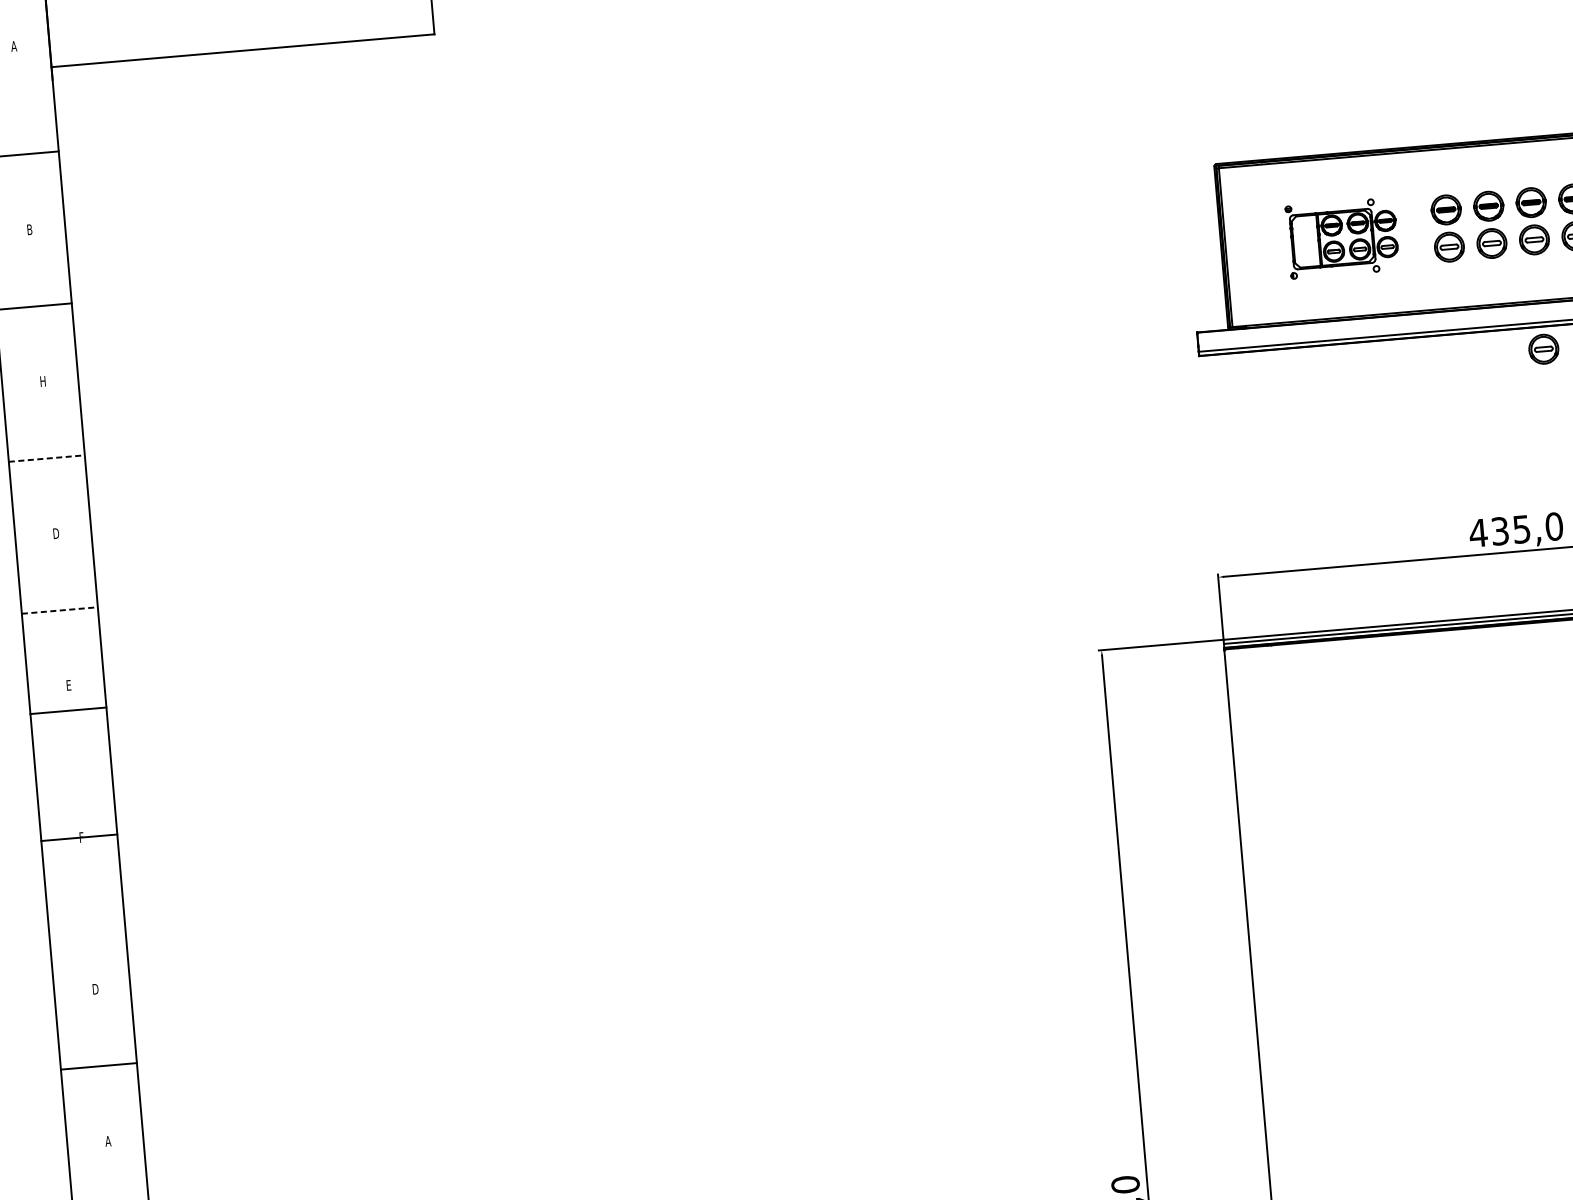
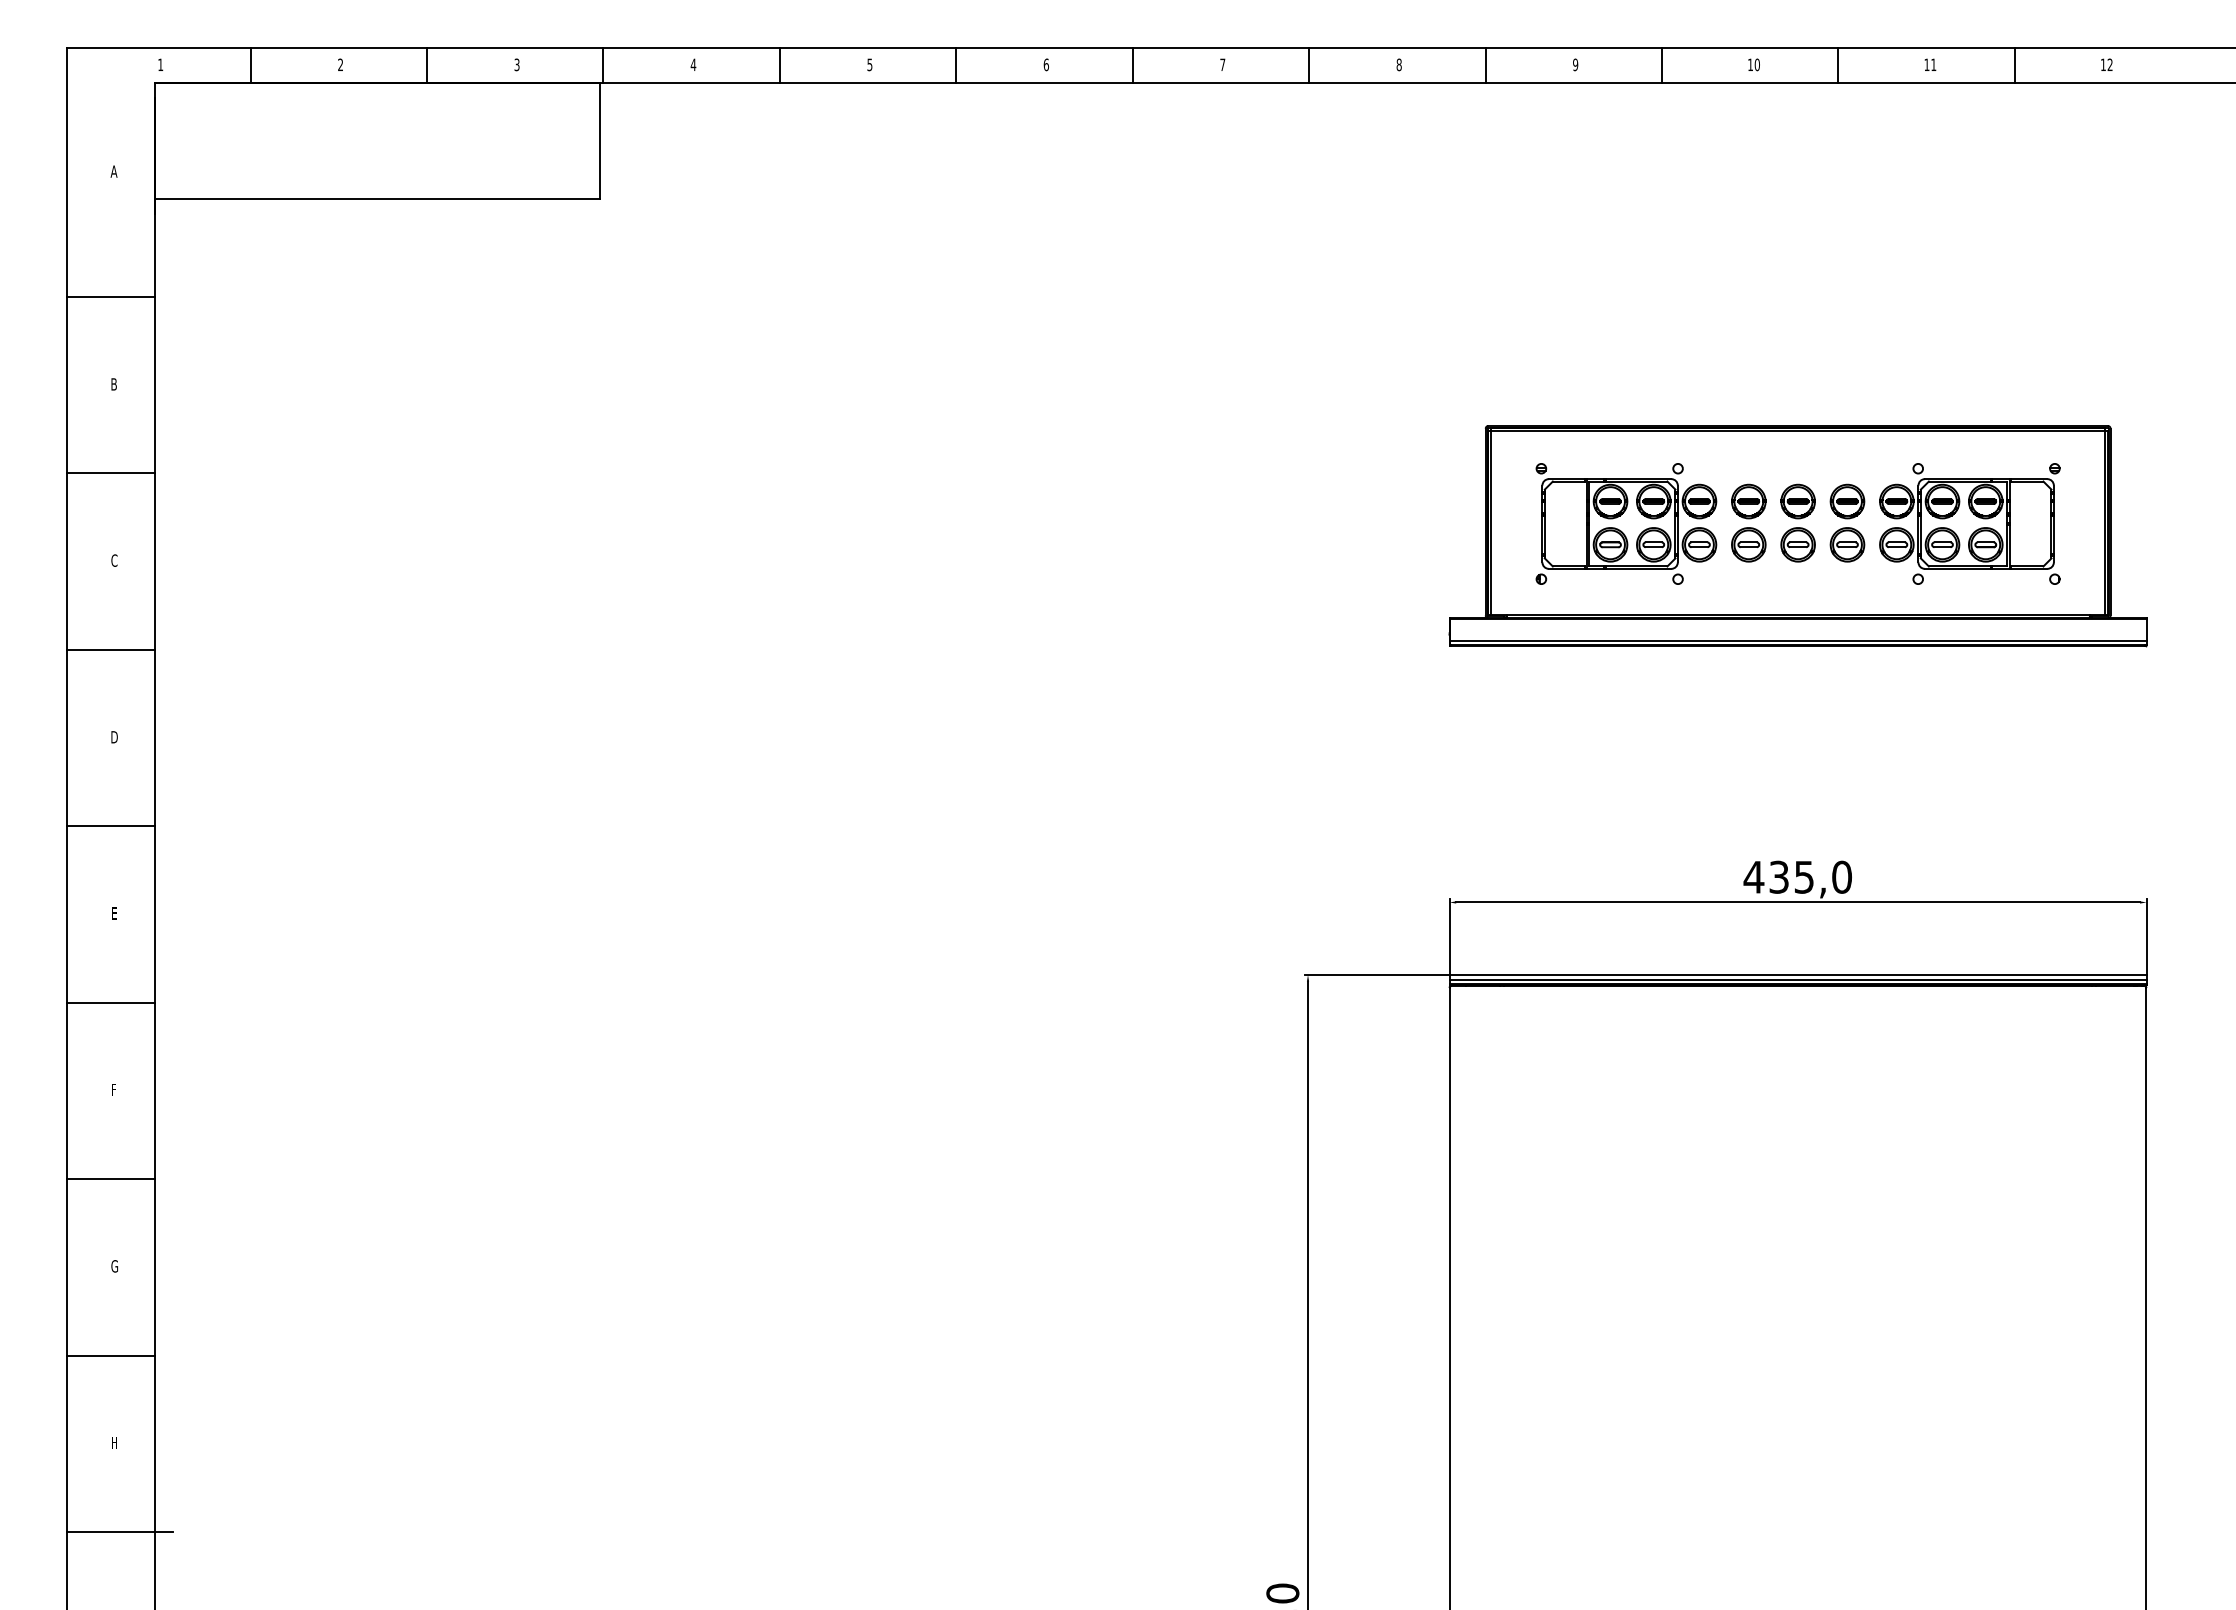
part: (1342, 237) -> (1626, 523), size x1.43
part: (1543, 348) -> (1847, 671), removed
text: (43, 381) -> (114, 560), H -> C
line: (47, 458) -> (111, 649), dashed -> solid
line: (60, 610) -> (111, 826), dashed -> solid
line: (68, 710) -> (111, 1002), moved
line: (79, 838) -> (111, 1179), moved
text: (95, 989) -> (114, 1266), D -> G
text: (108, 1140) -> (114, 1442), A -> H

